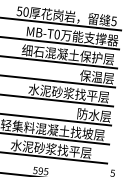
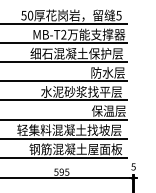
text: (56, 34) -> (63, 34), MB-T0 -> MB-T2
text: (91, 76) -> (102, 72), 保温层 -> 防水层
text: (88, 114) -> (103, 110), 防水层 -> 保温层
text: (56, 149) -> (75, 149), 水泥砂浆找平层 -> 钢筋混凝土屋面板

